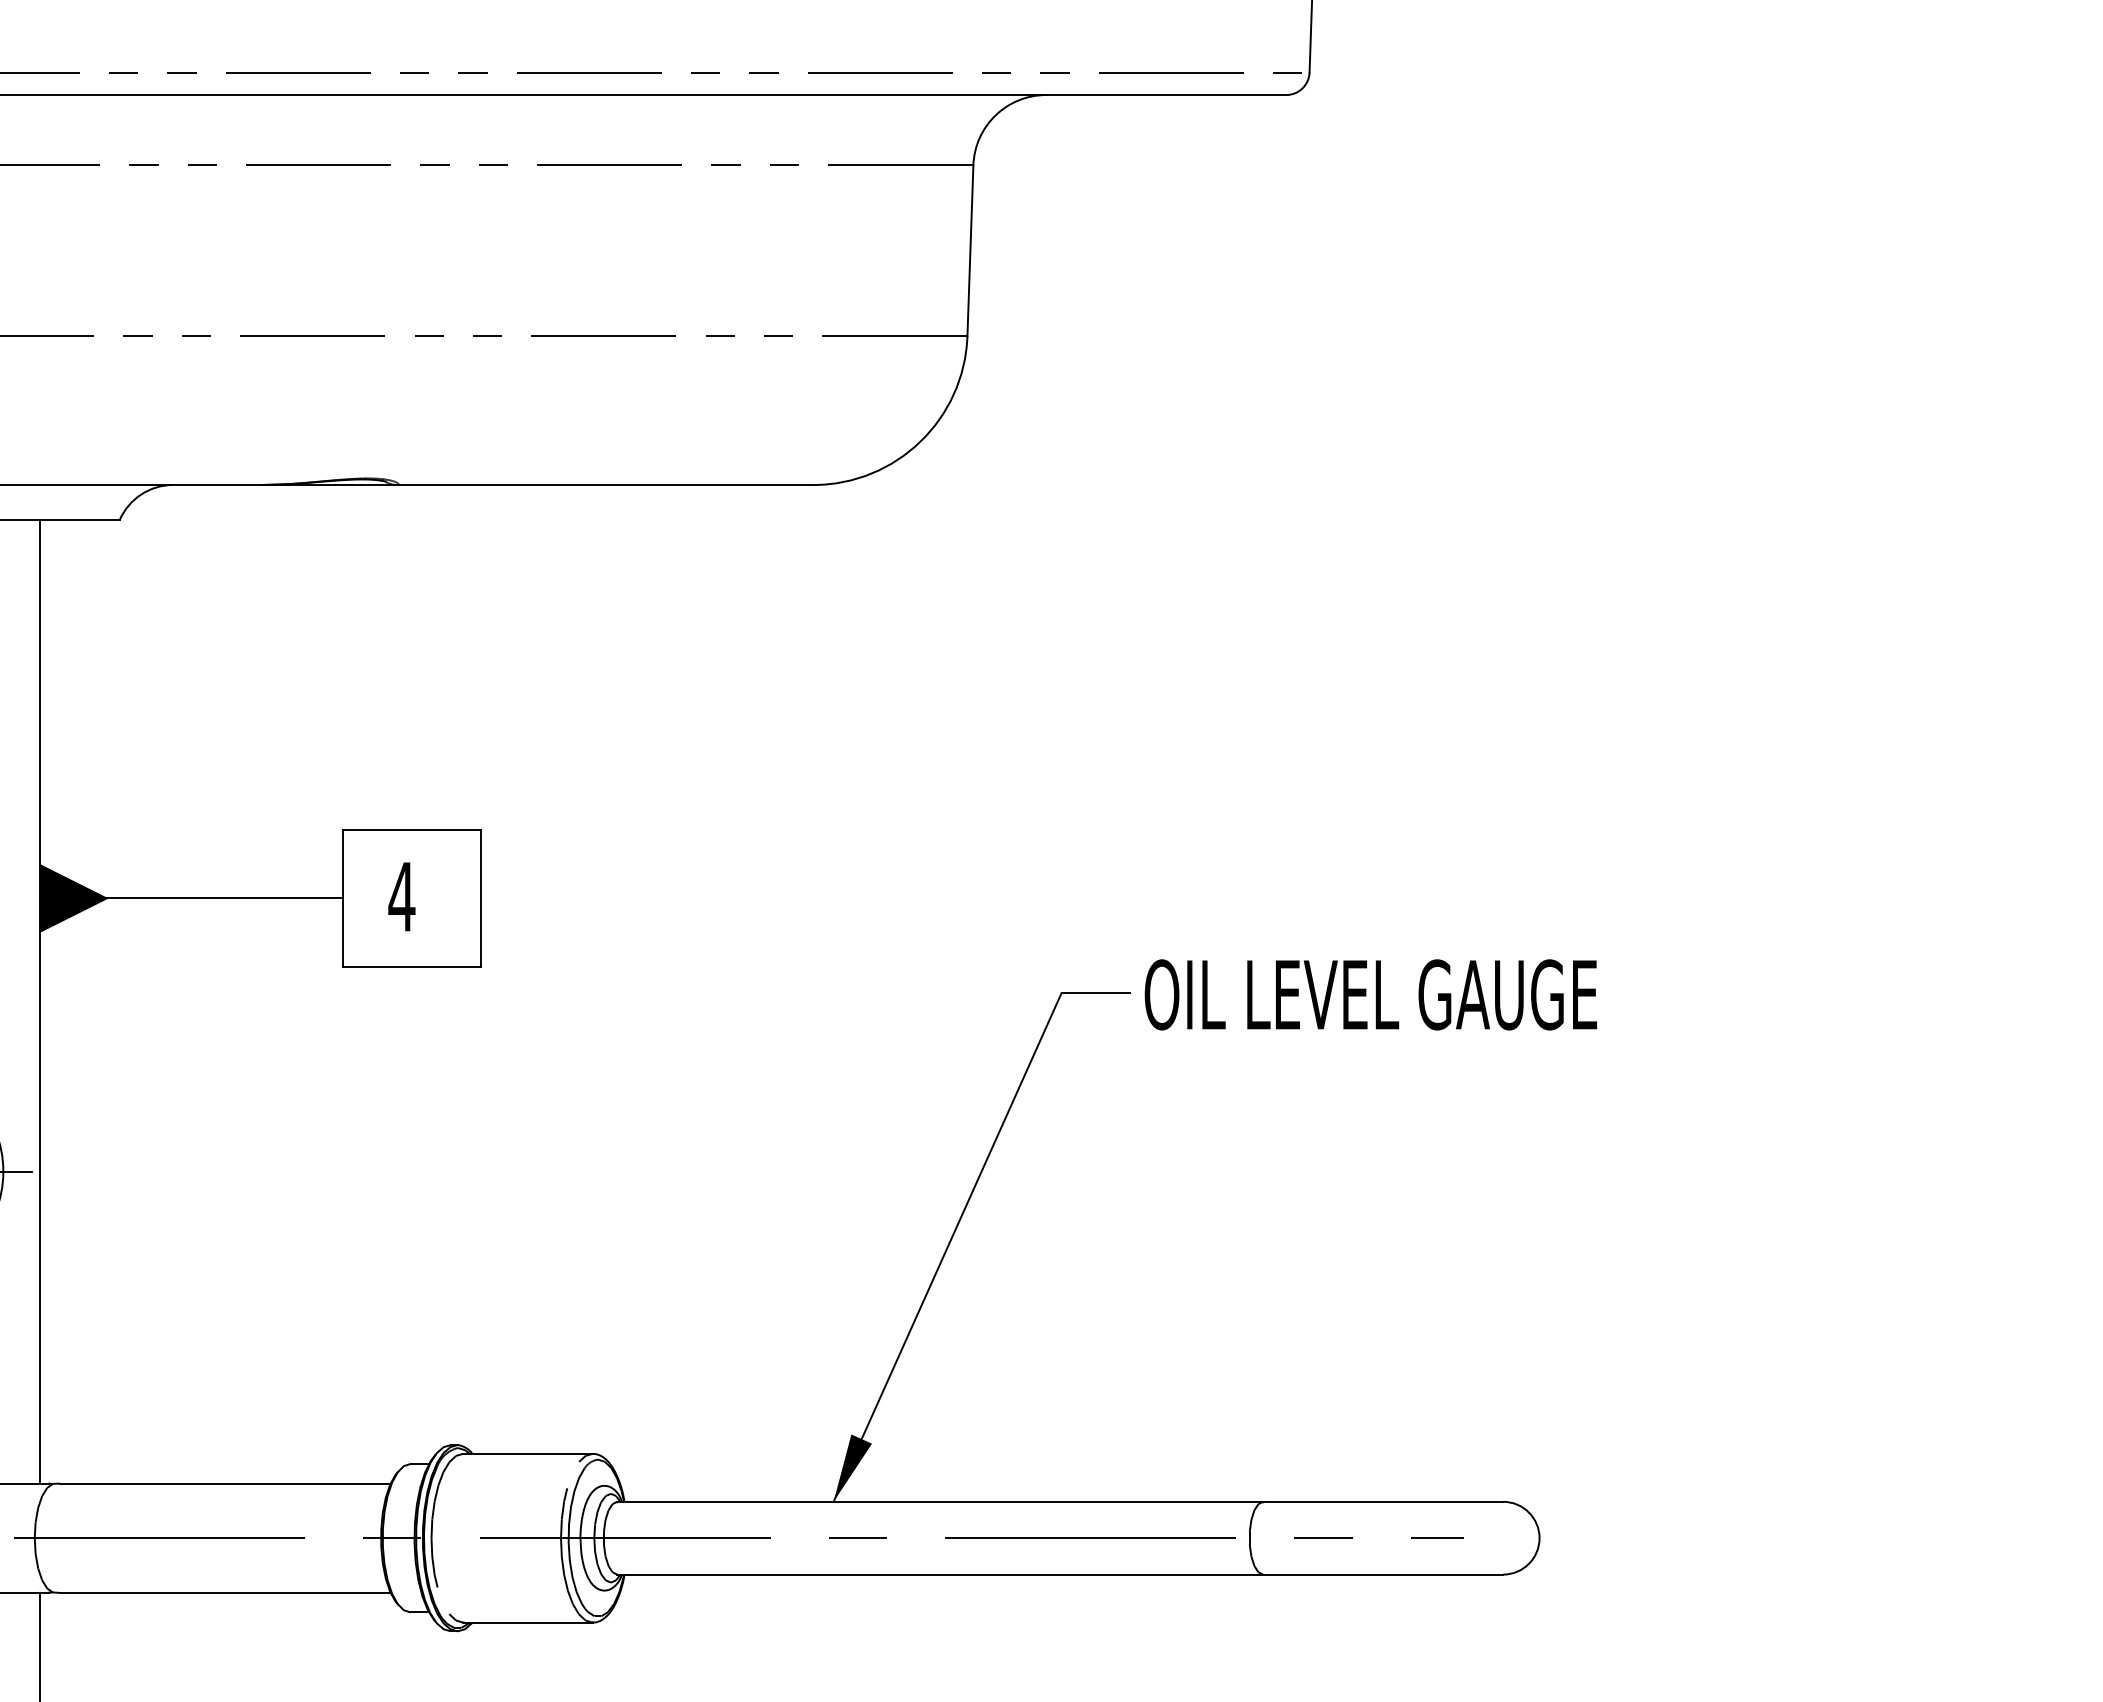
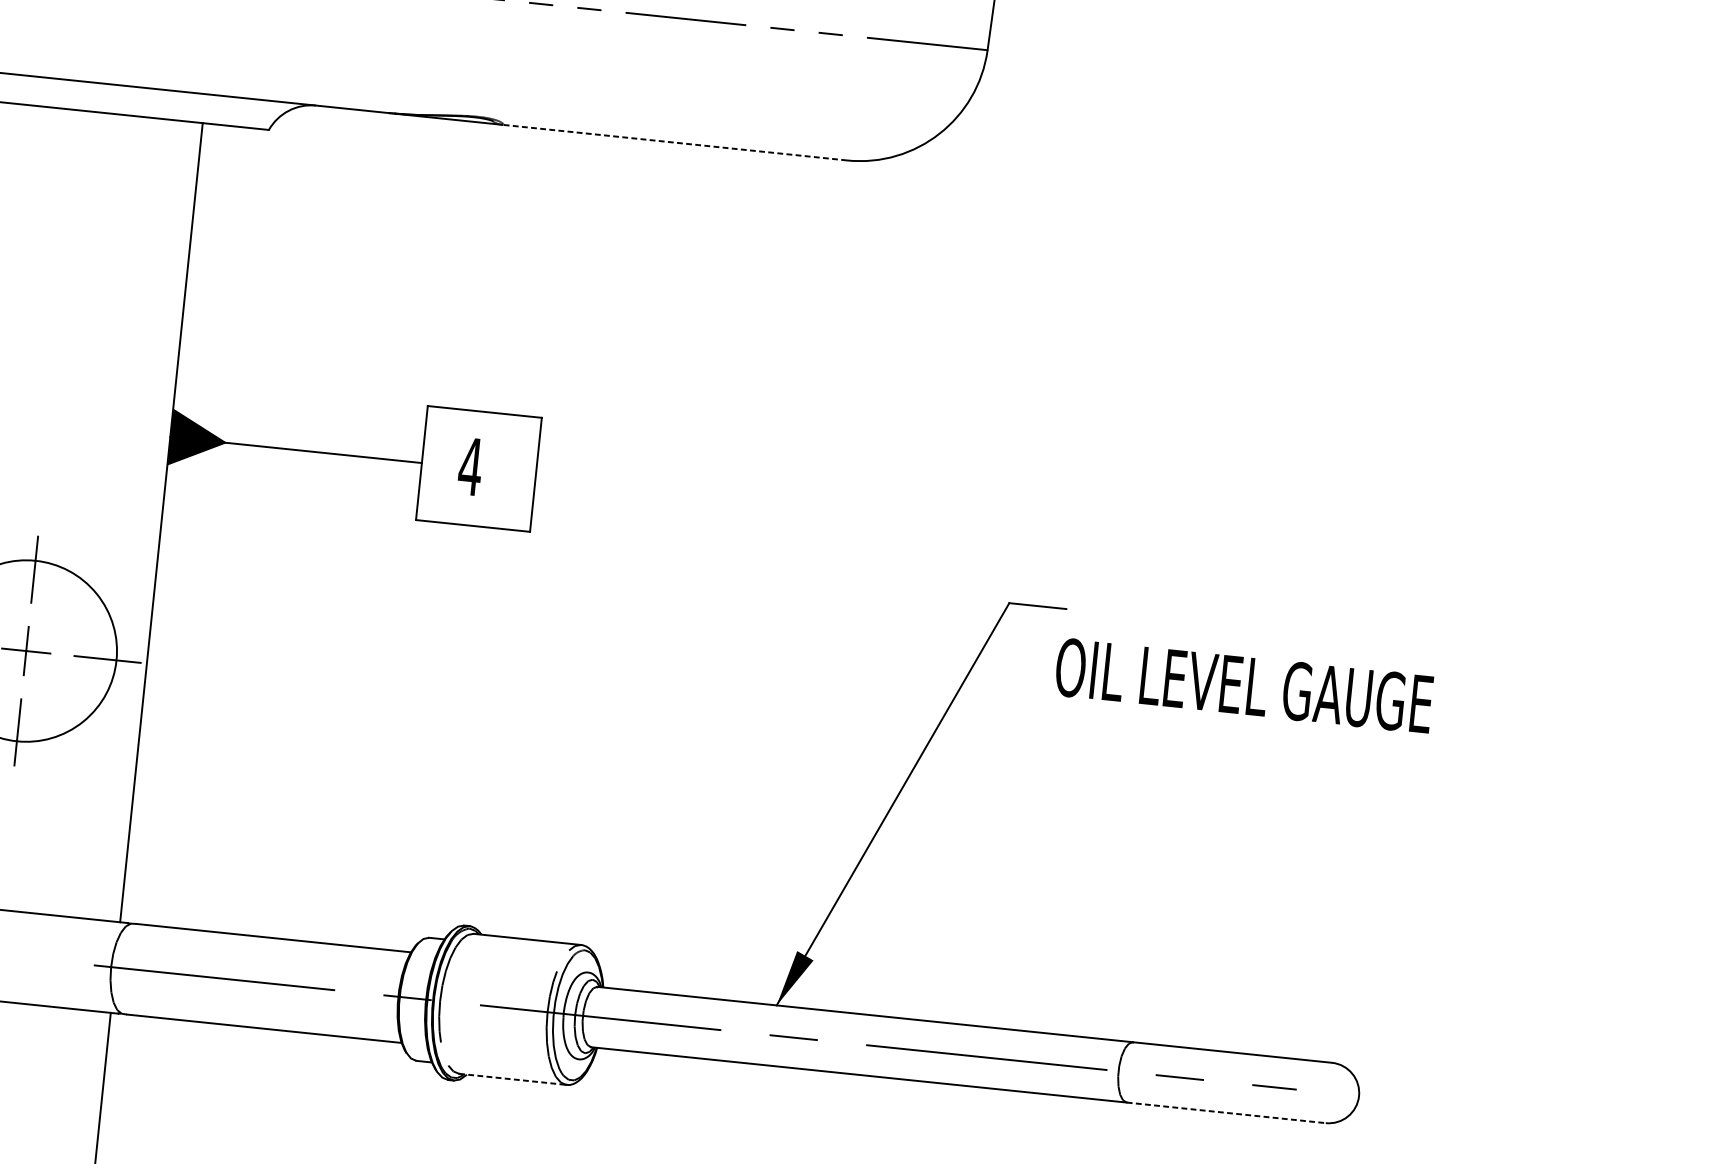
line: (605, 485) -> (674, 143), solid -> dashed
text: (1370, 994) -> (1243, 685), moved
line: (1383, 1574) -> (1226, 1112), solid -> dashed
line: (527, 1622) -> (512, 1079), solid -> dashed

